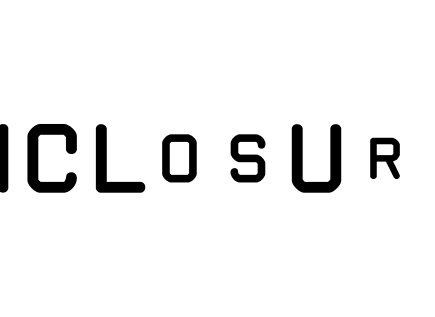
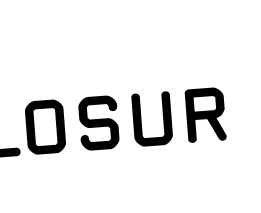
part: (179, 158) -> (45, 127), size x1.43
part: (247, 158) -> (98, 123), size x1.43
part: (384, 158) -> (205, 115), size x1.67

